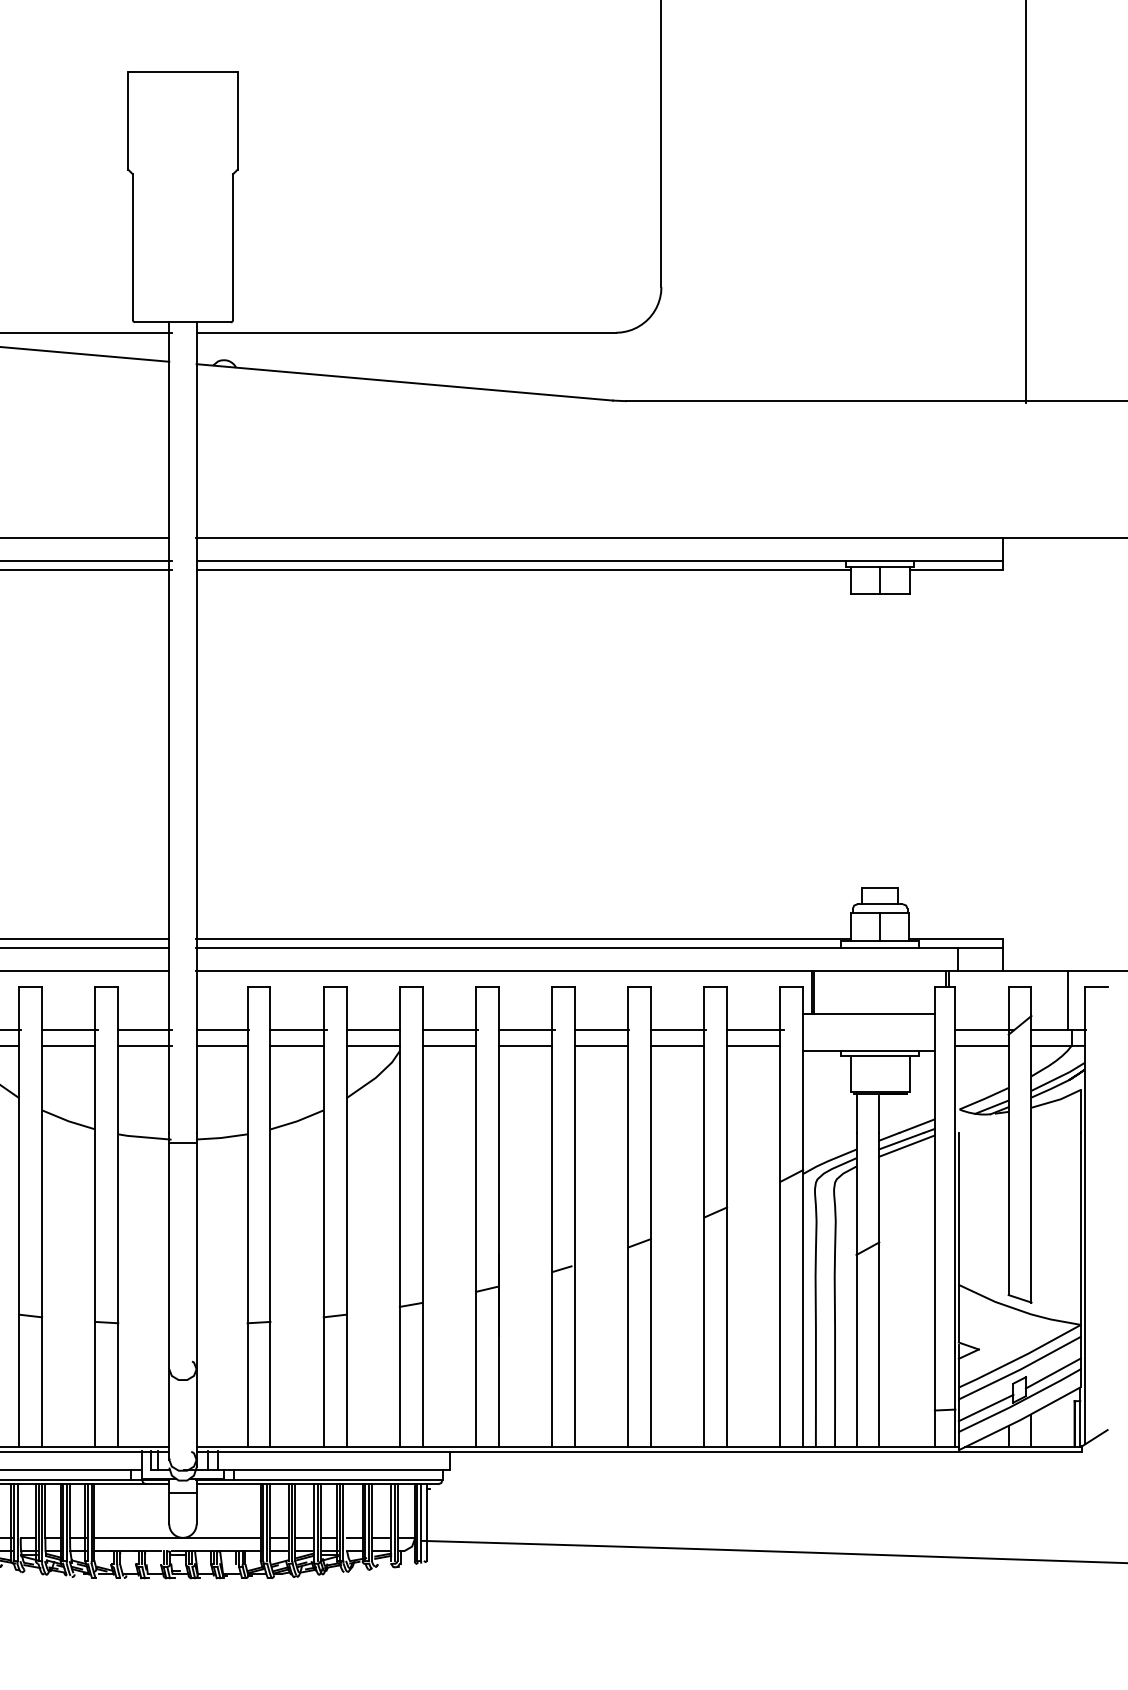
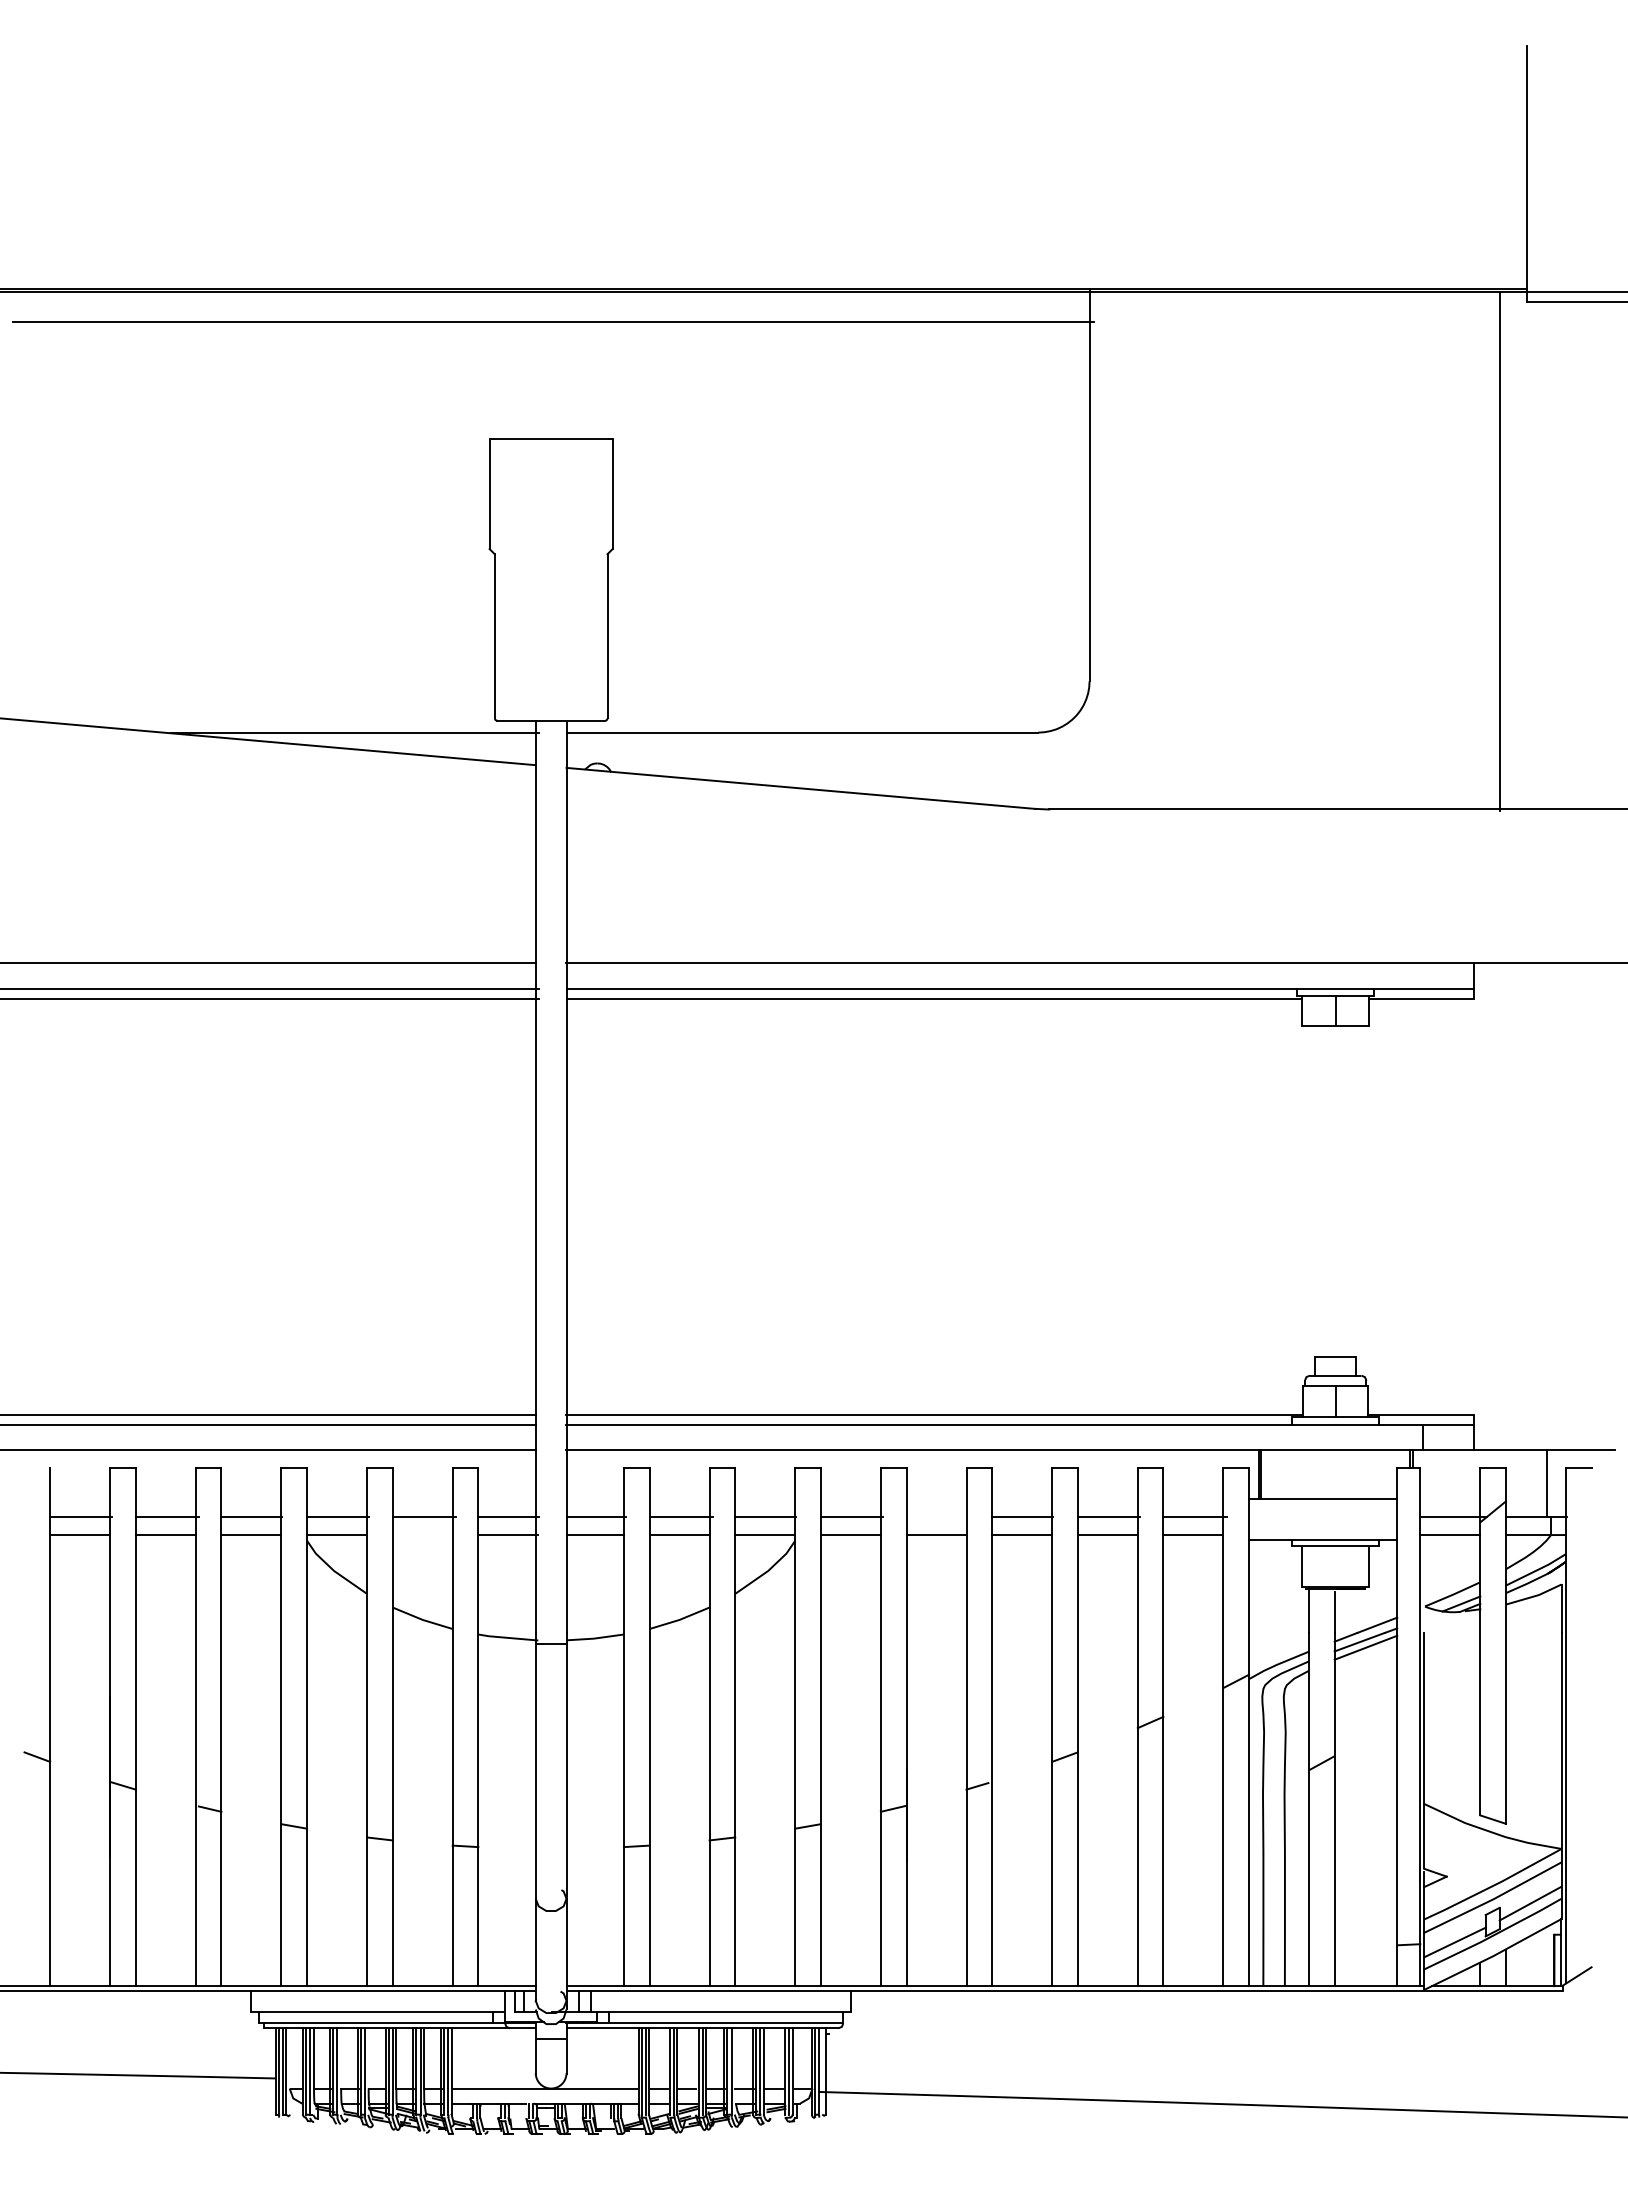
line: (527, 1030) -> (938, 1517), removed
line: (68, 1046) -> (422, 1535), removed

